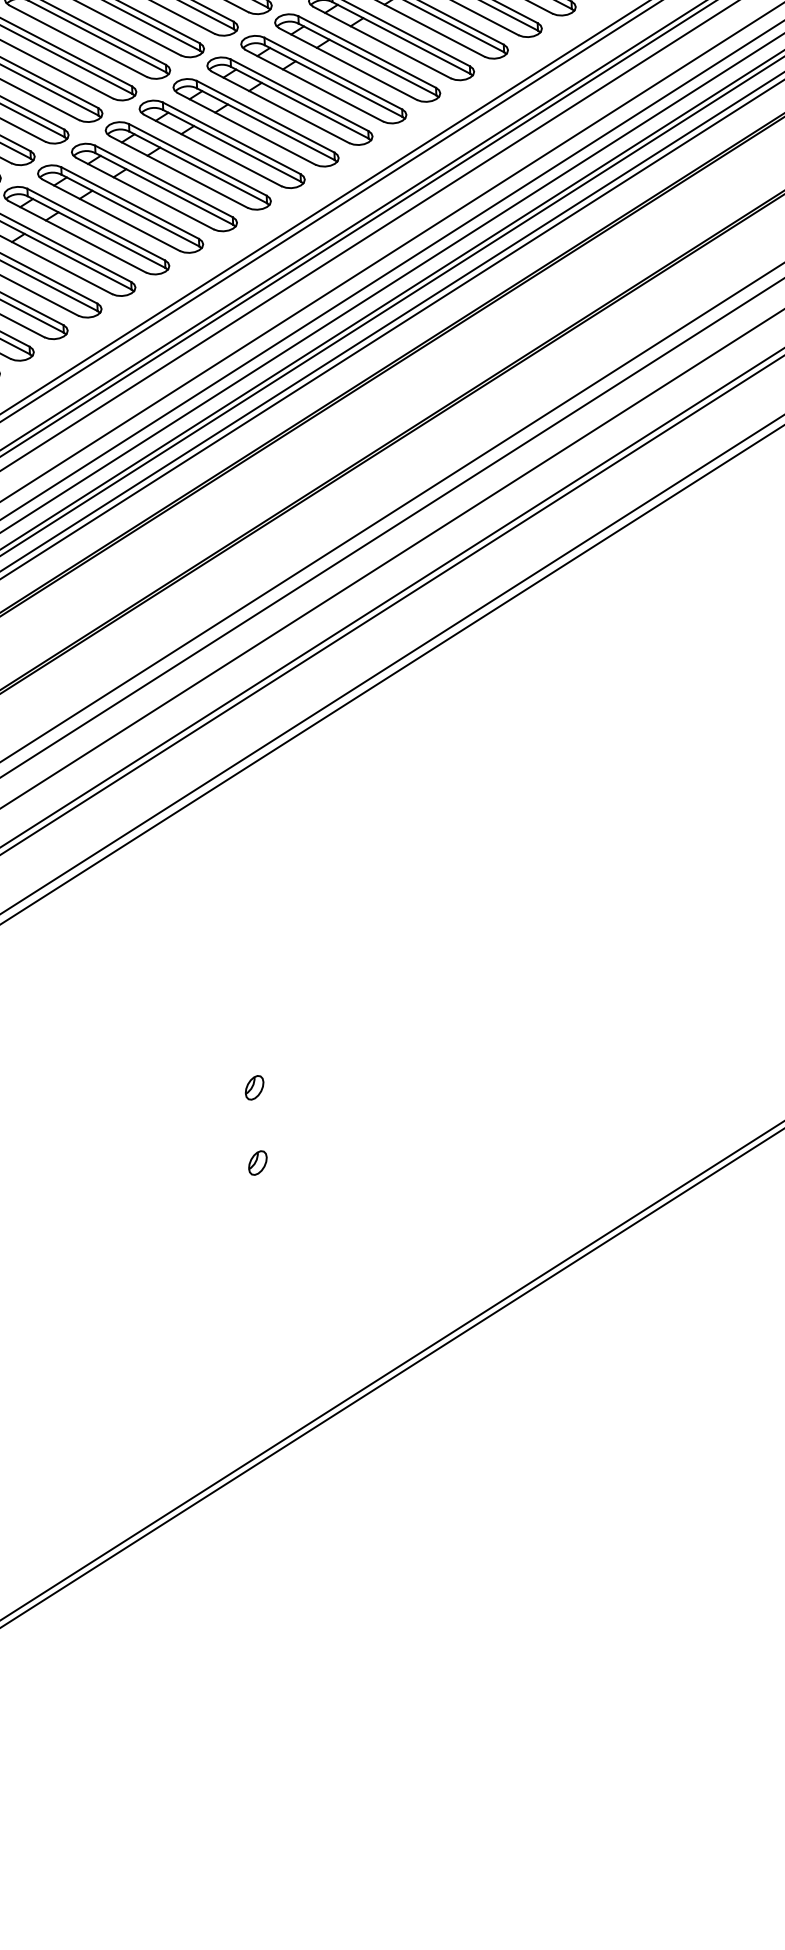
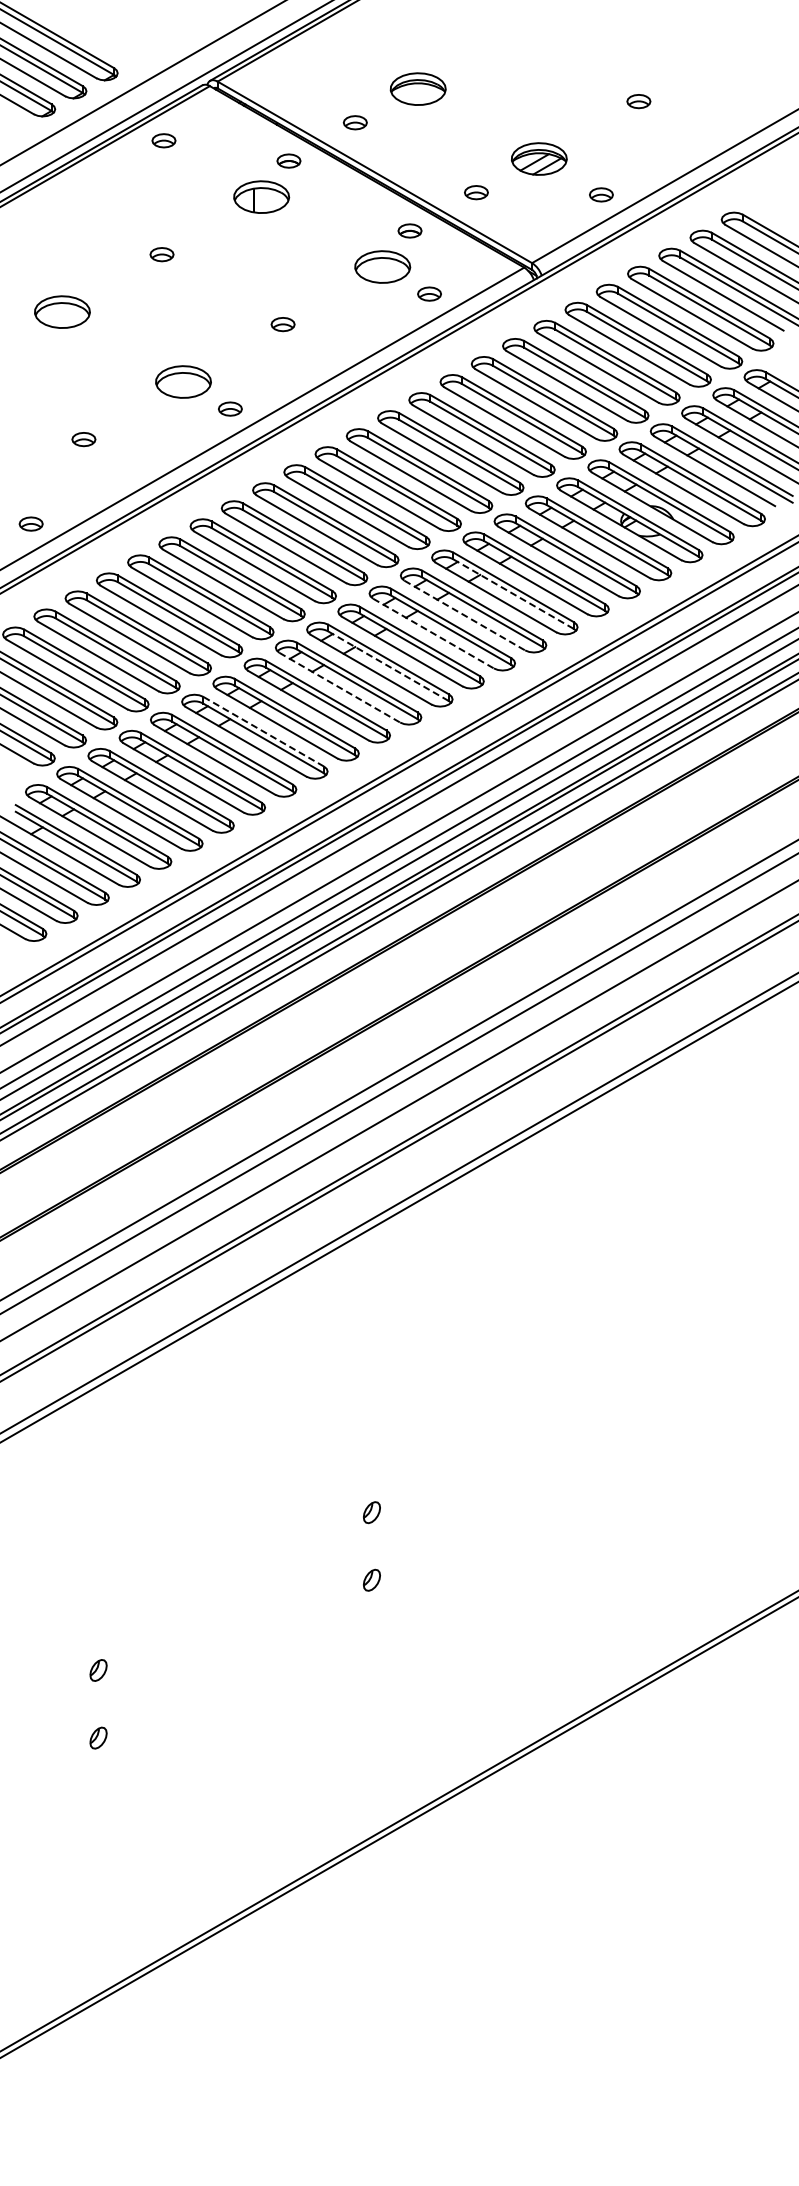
line: (367, 59) -> (513, 594), solid -> dashed
line: (313, 85) -> (464, 615), solid -> dashed
line: (280, 107) -> (433, 633), solid -> dashed
line: (231, 146) -> (388, 666), solid -> dashed
line: (178, 171) -> (339, 687), solid -> dashed
line: (96, 224) -> (263, 731), solid -> dashed

